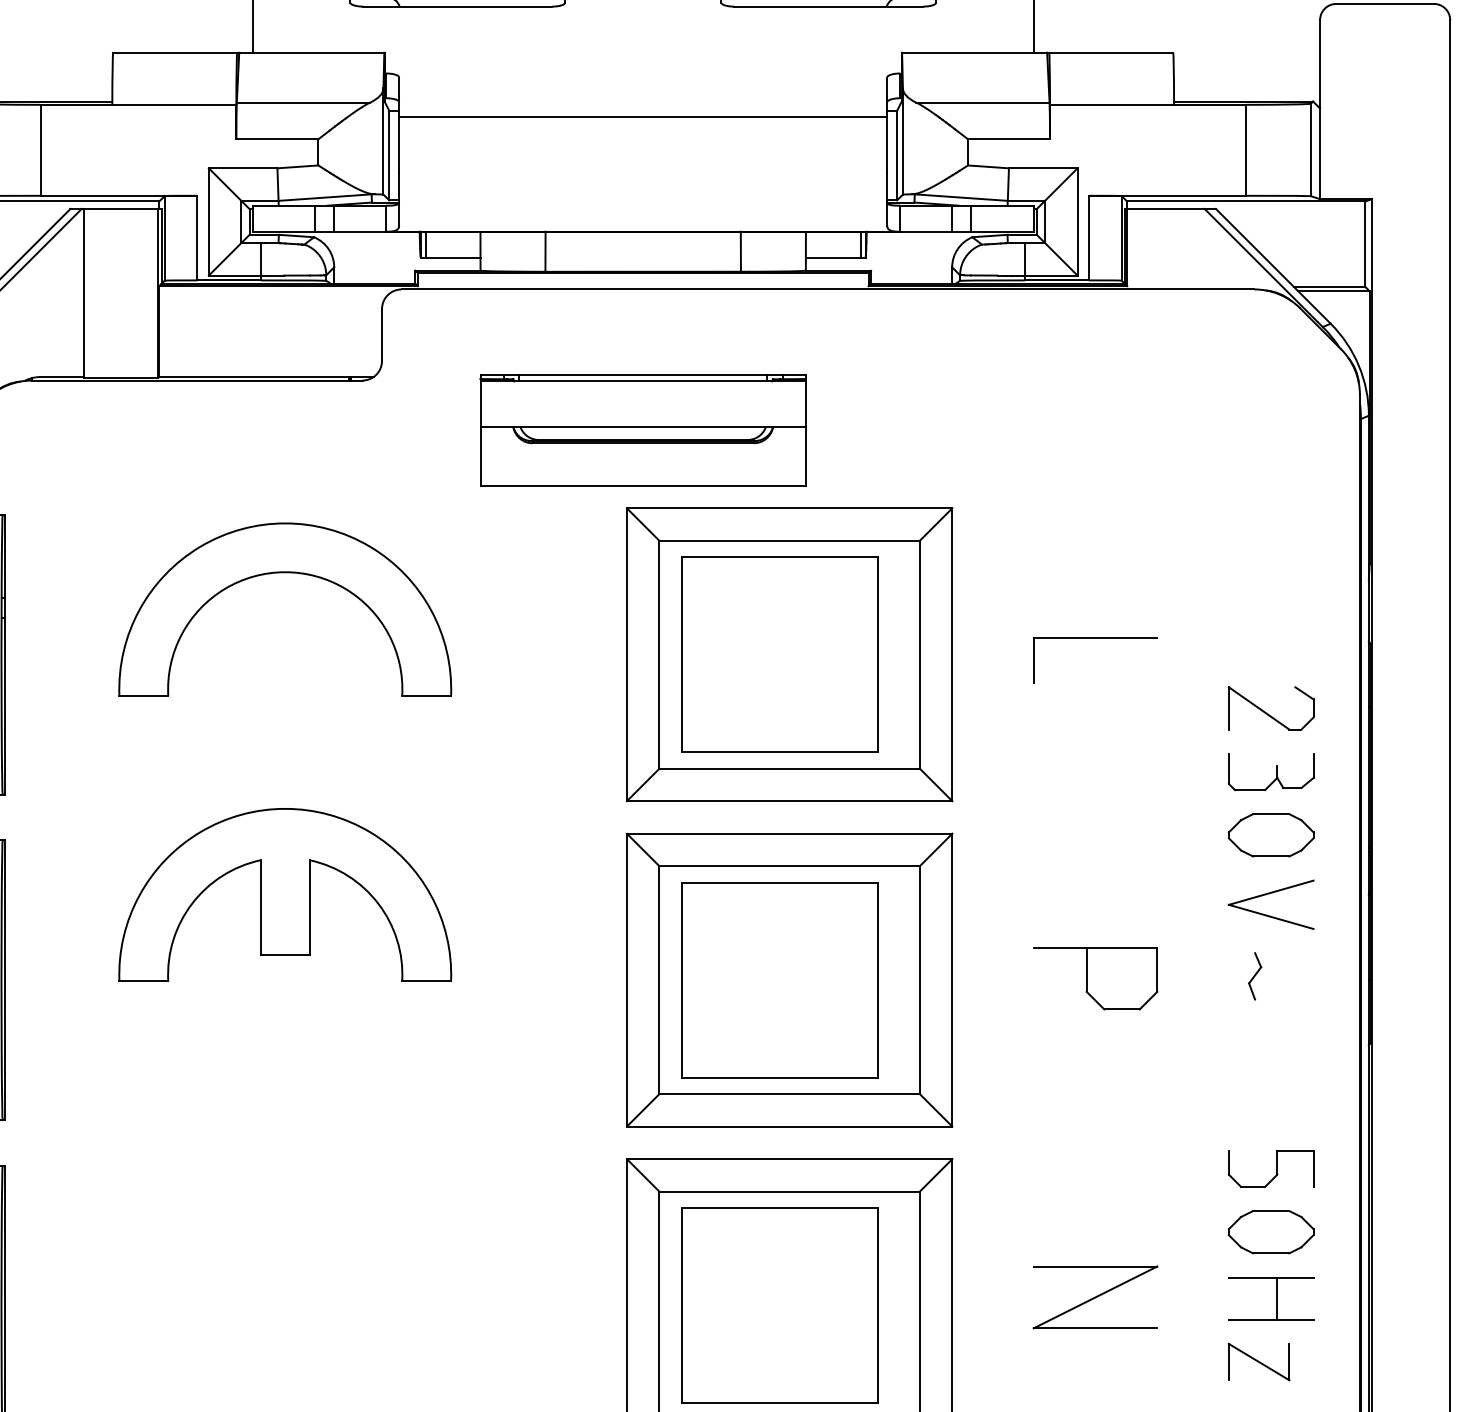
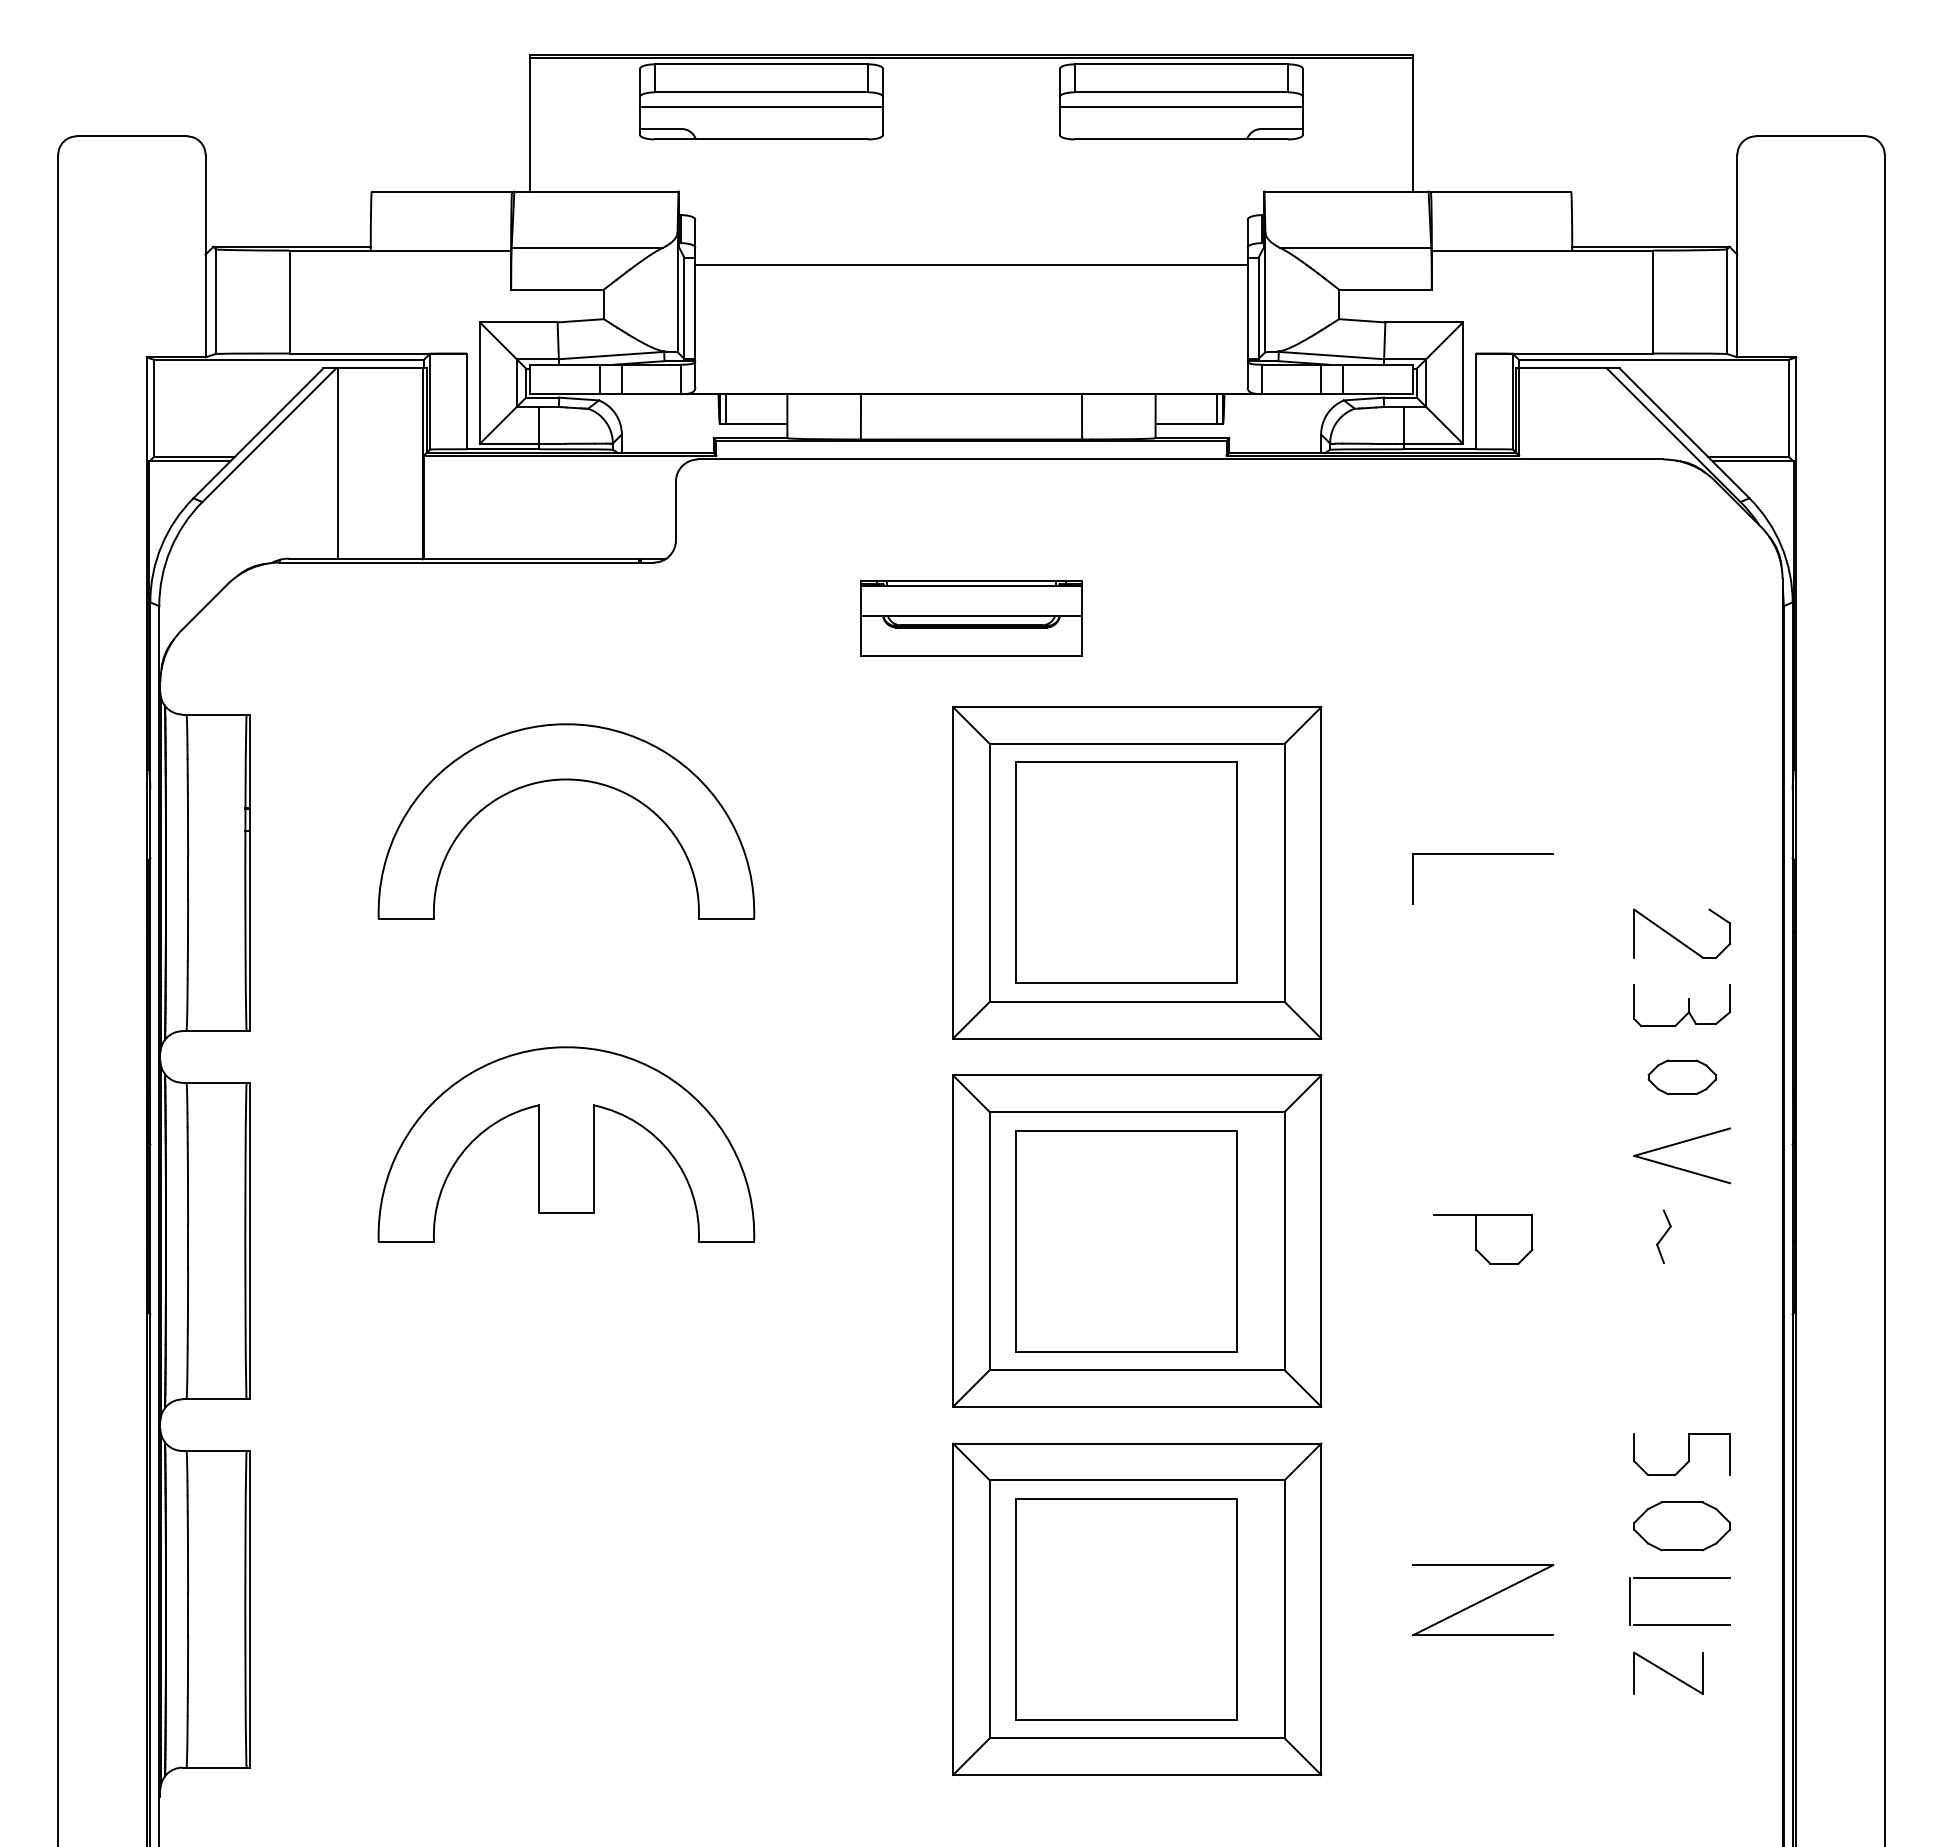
part: (643, 429) -> (971, 618), size x0.6
part: (1271, 835) -> (1682, 1077), size x0.7
part: (1095, 978) -> (1483, 1239), size x0.7
line: (1277, 1298) -> (1630, 1601), moved

